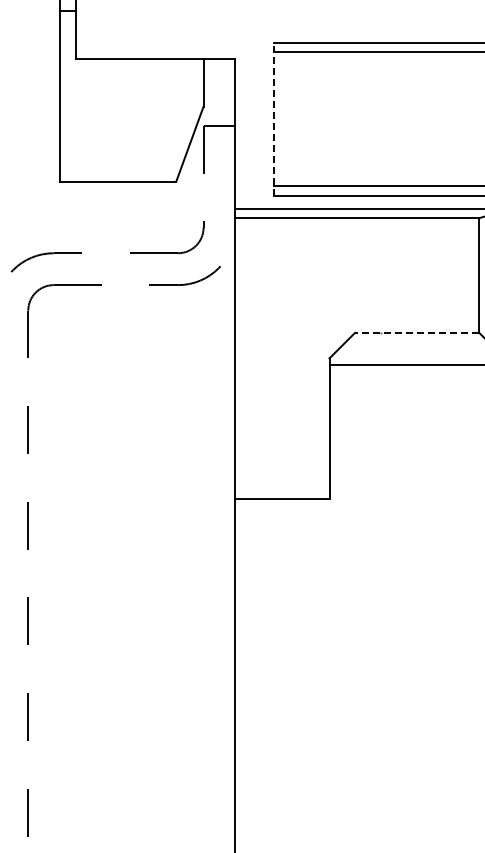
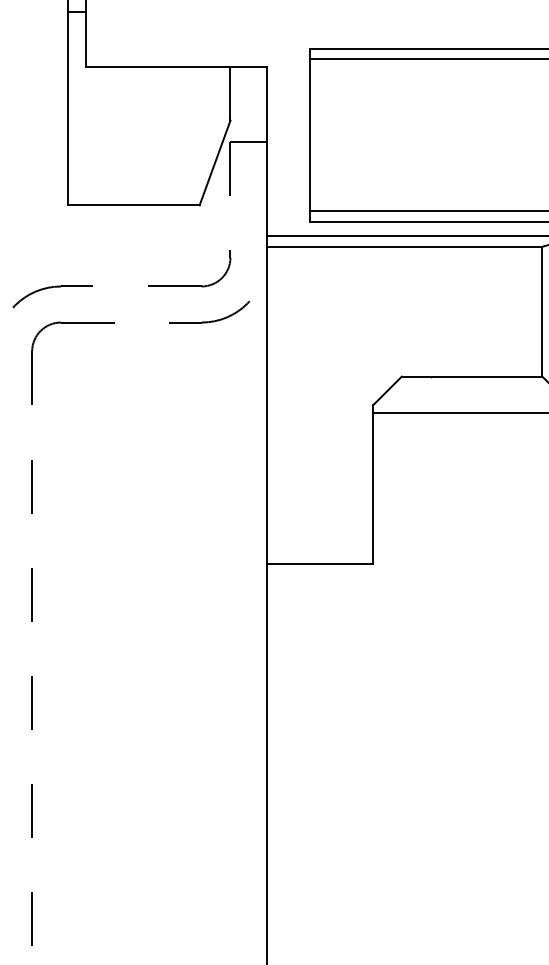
line: (273, 118) -> (309, 134), dashed -> solid
line: (416, 332) -> (471, 376), dashed -> solid

